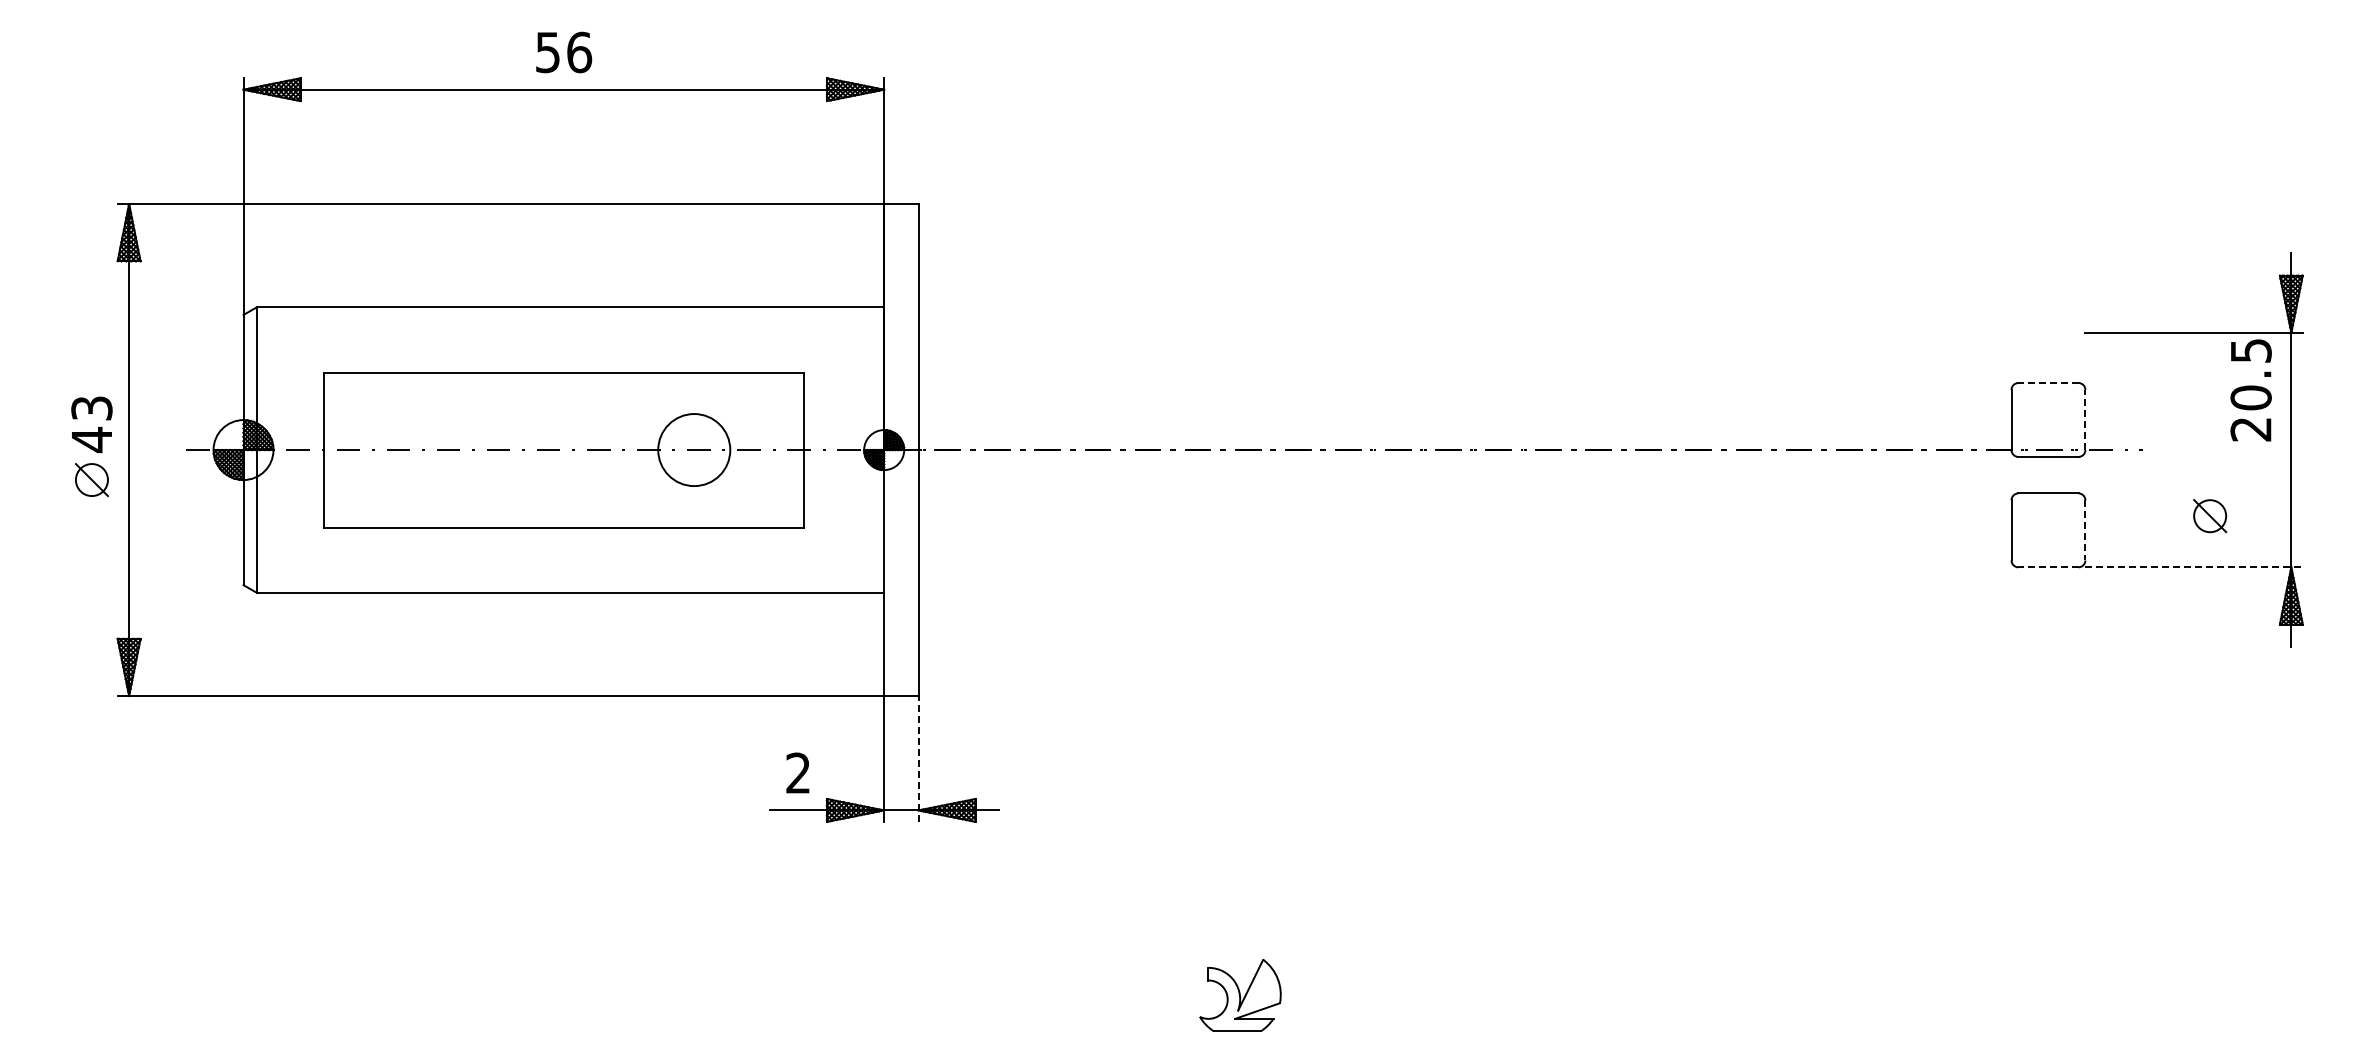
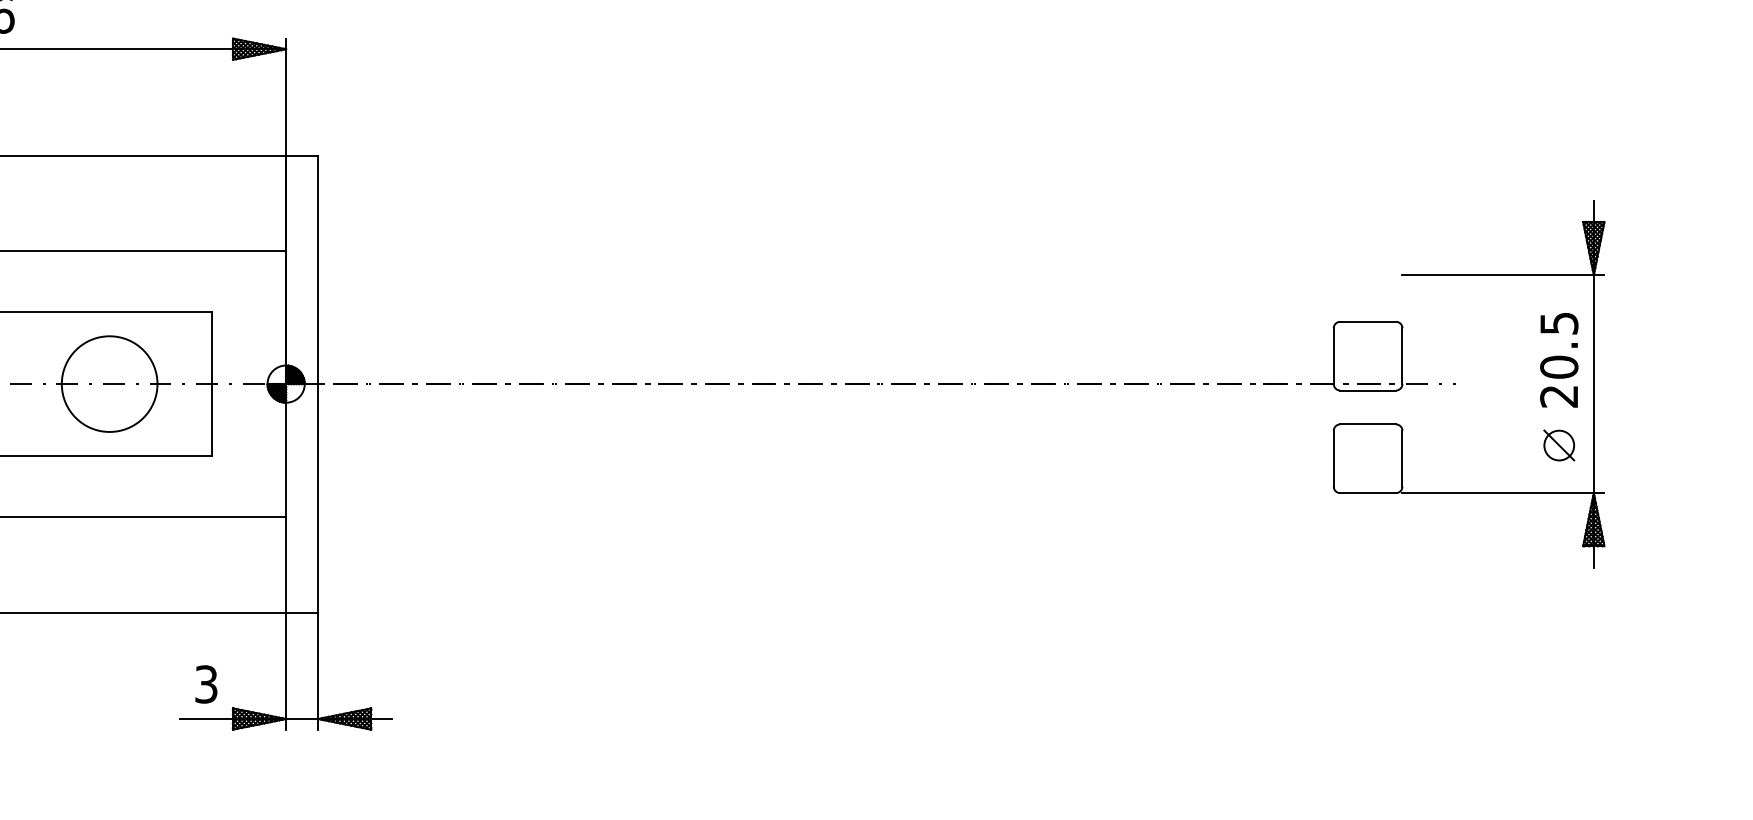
line: (2047, 383) -> (1367, 322), dashed -> solid
text: (2250, 390) -> (1558, 360), moved
line: (2085, 419) -> (1402, 355), dashed -> solid
circle: (693, 449) -> (108, 383), size x1.43
part: (2210, 516) -> (1559, 445), moved
line: (2085, 530) -> (1402, 458), dashed -> solid
line: (2047, 567) -> (1367, 493), dashed -> solid
line: (2194, 567) -> (1503, 493), dashed -> solid
line: (918, 758) -> (318, 670), dashed -> solid
text: (798, 772) -> (206, 683), 2 -> 3

